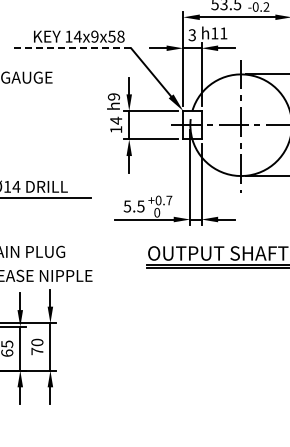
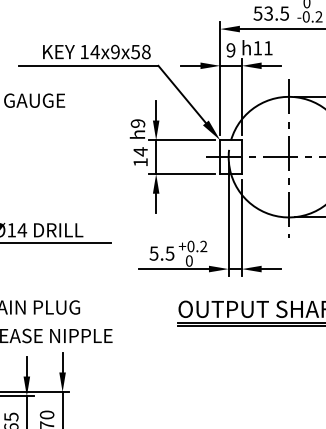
text: (191, 35) -> (230, 50), 3 -> 9
line: (72, 48) -> (88, 66), dashed -> solid
text: (169, 200) -> (203, 246), +0.7 -> +0.2

